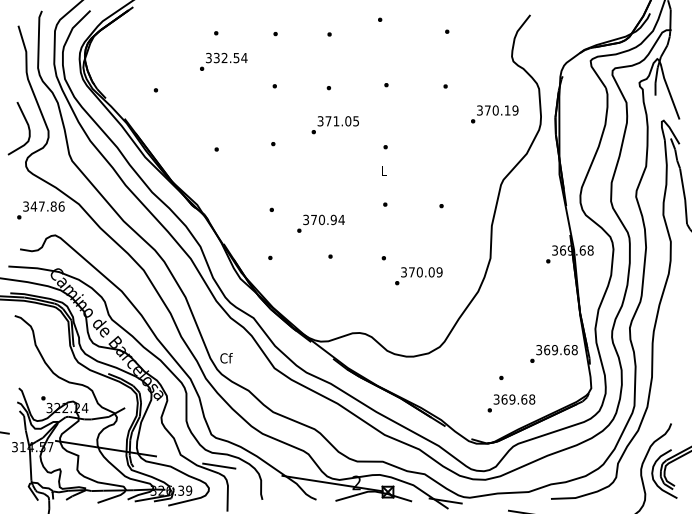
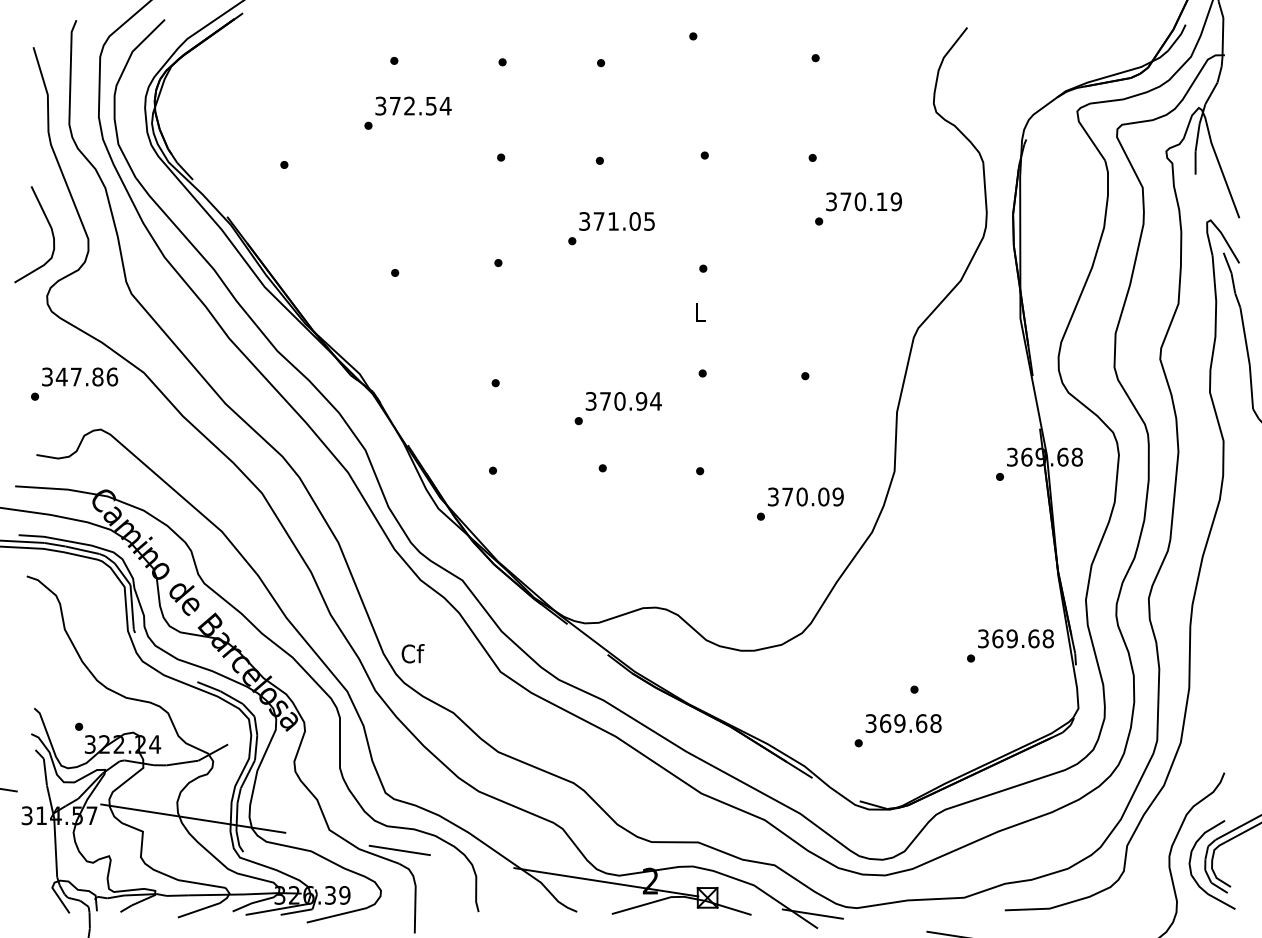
text: (216, 57) -> (394, 105), 332.54 -> 372.54
text: (494, 114) -> (858, 209), moved
text: (320, 223) -> (617, 407), moved
text: (418, 276) -> (799, 504), moved
text: (511, 403) -> (898, 730), moved

